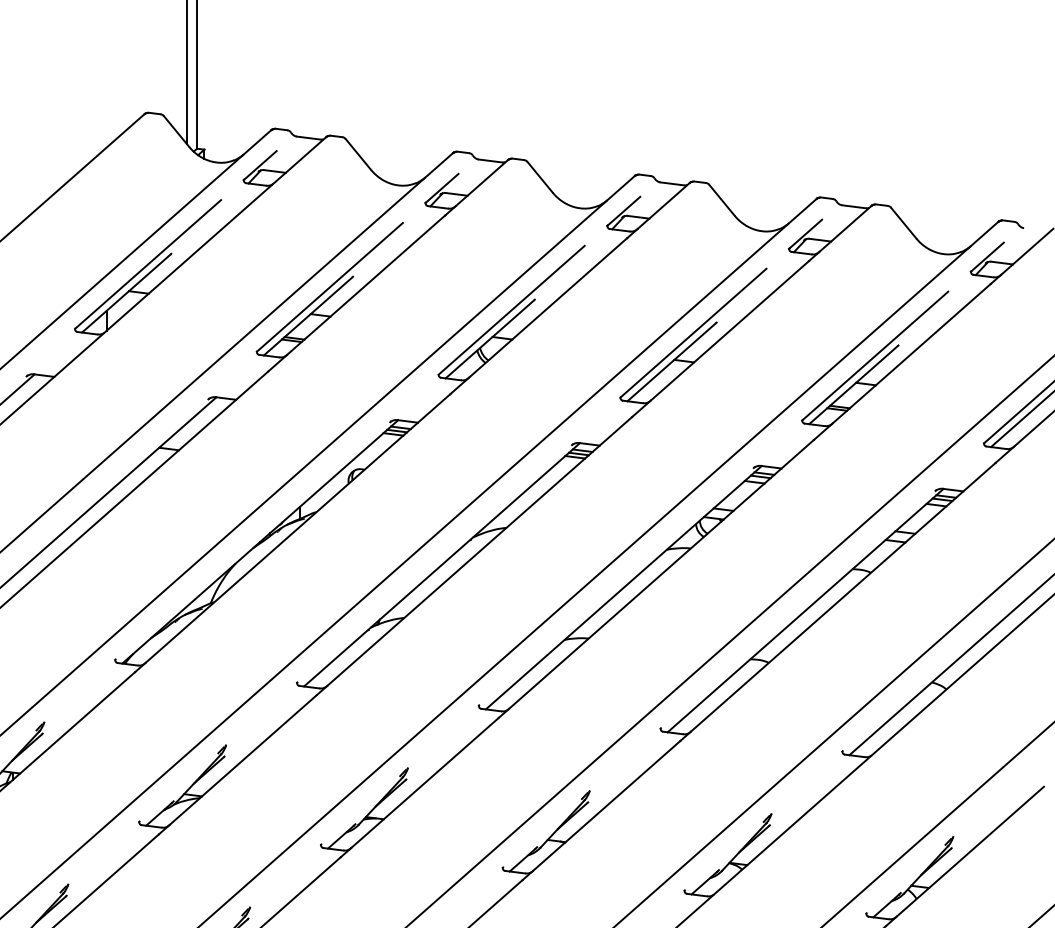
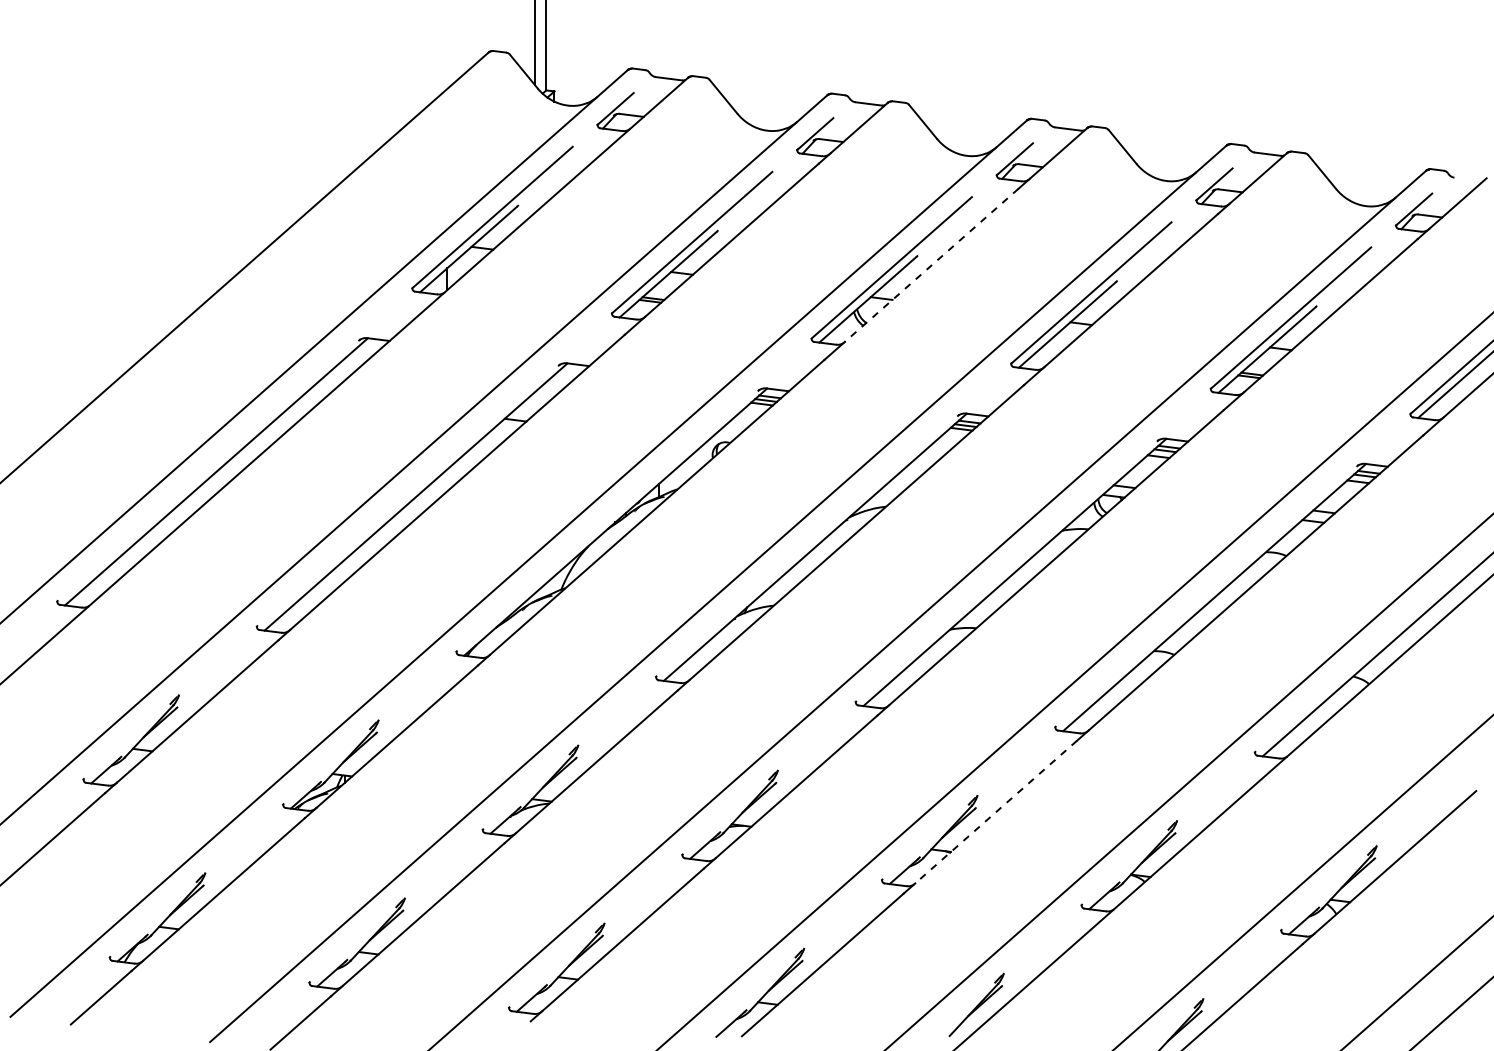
line: (547, 308) -> (931, 265), solid -> dashed
line: (607, 806) -> (996, 812), solid -> dashed

